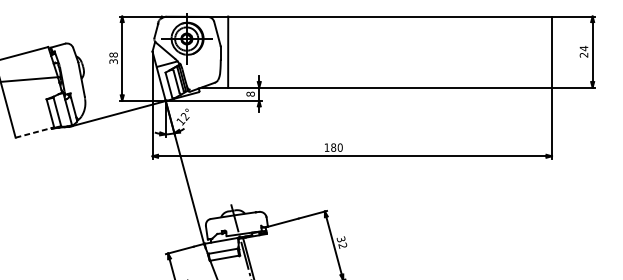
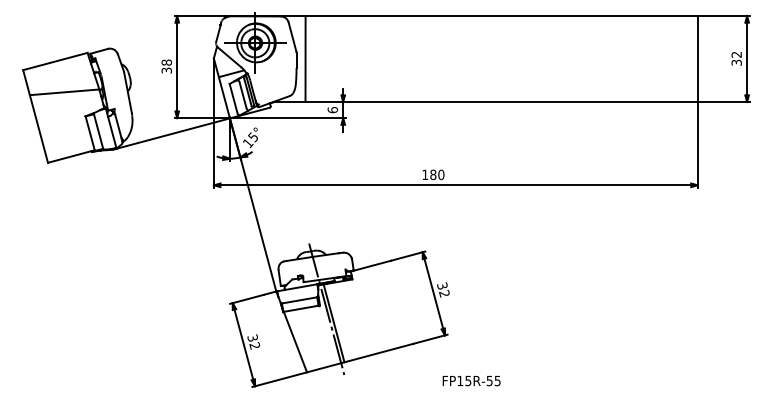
text: (583, 51) -> (736, 58), 24 -> 32
text: (250, 94) -> (332, 110), 8 -> 6
text: (185, 116) -> (253, 137), 12° -> 15°
line: (35, 132) -> (71, 156), dashed -> solid

